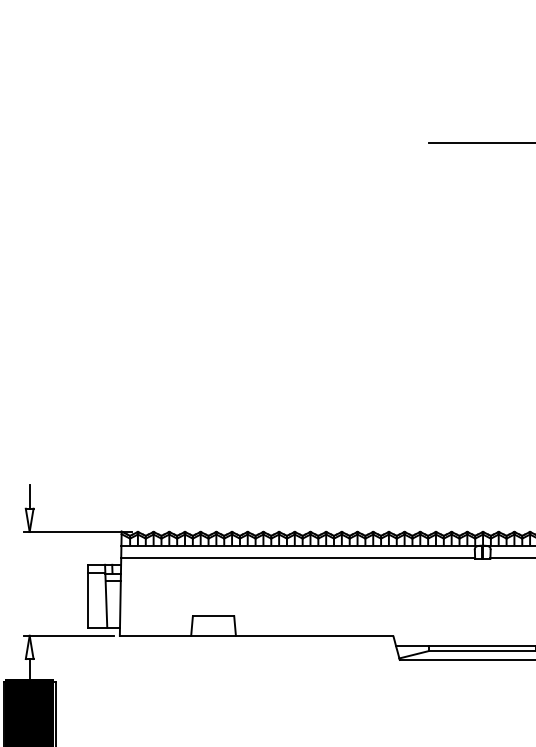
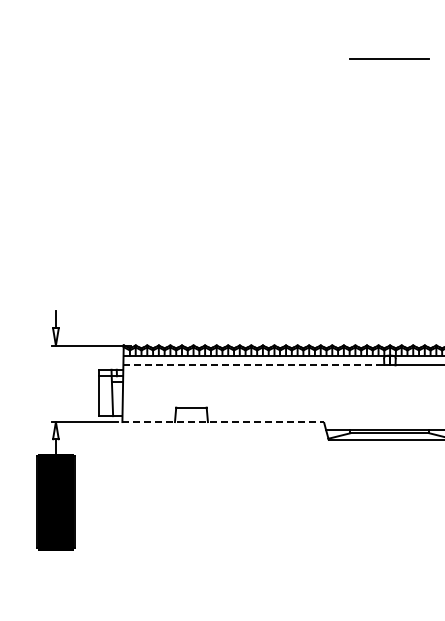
line: (299, 557) -> (254, 364), solid -> dashed
line: (257, 636) -> (223, 422), solid -> dashed

